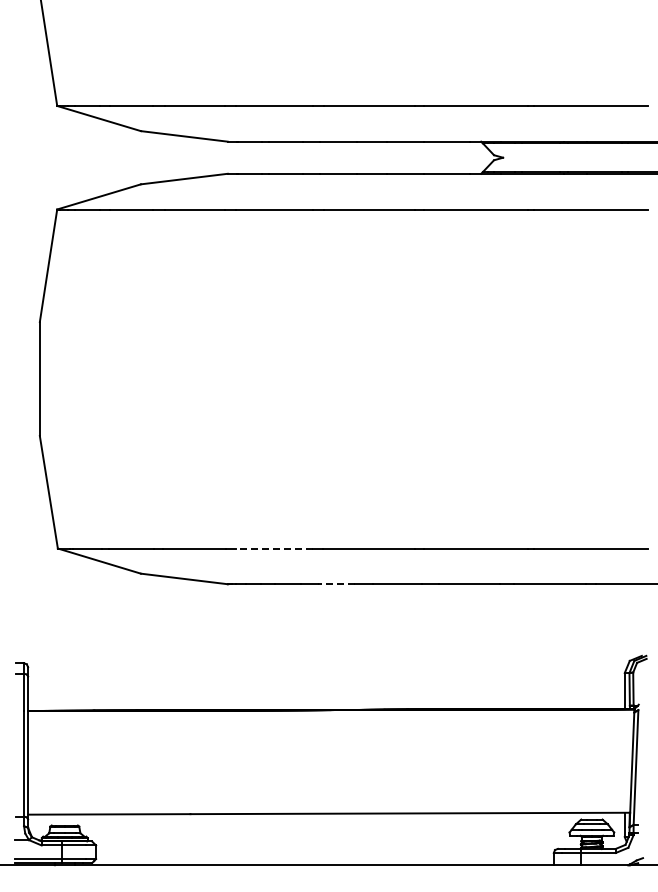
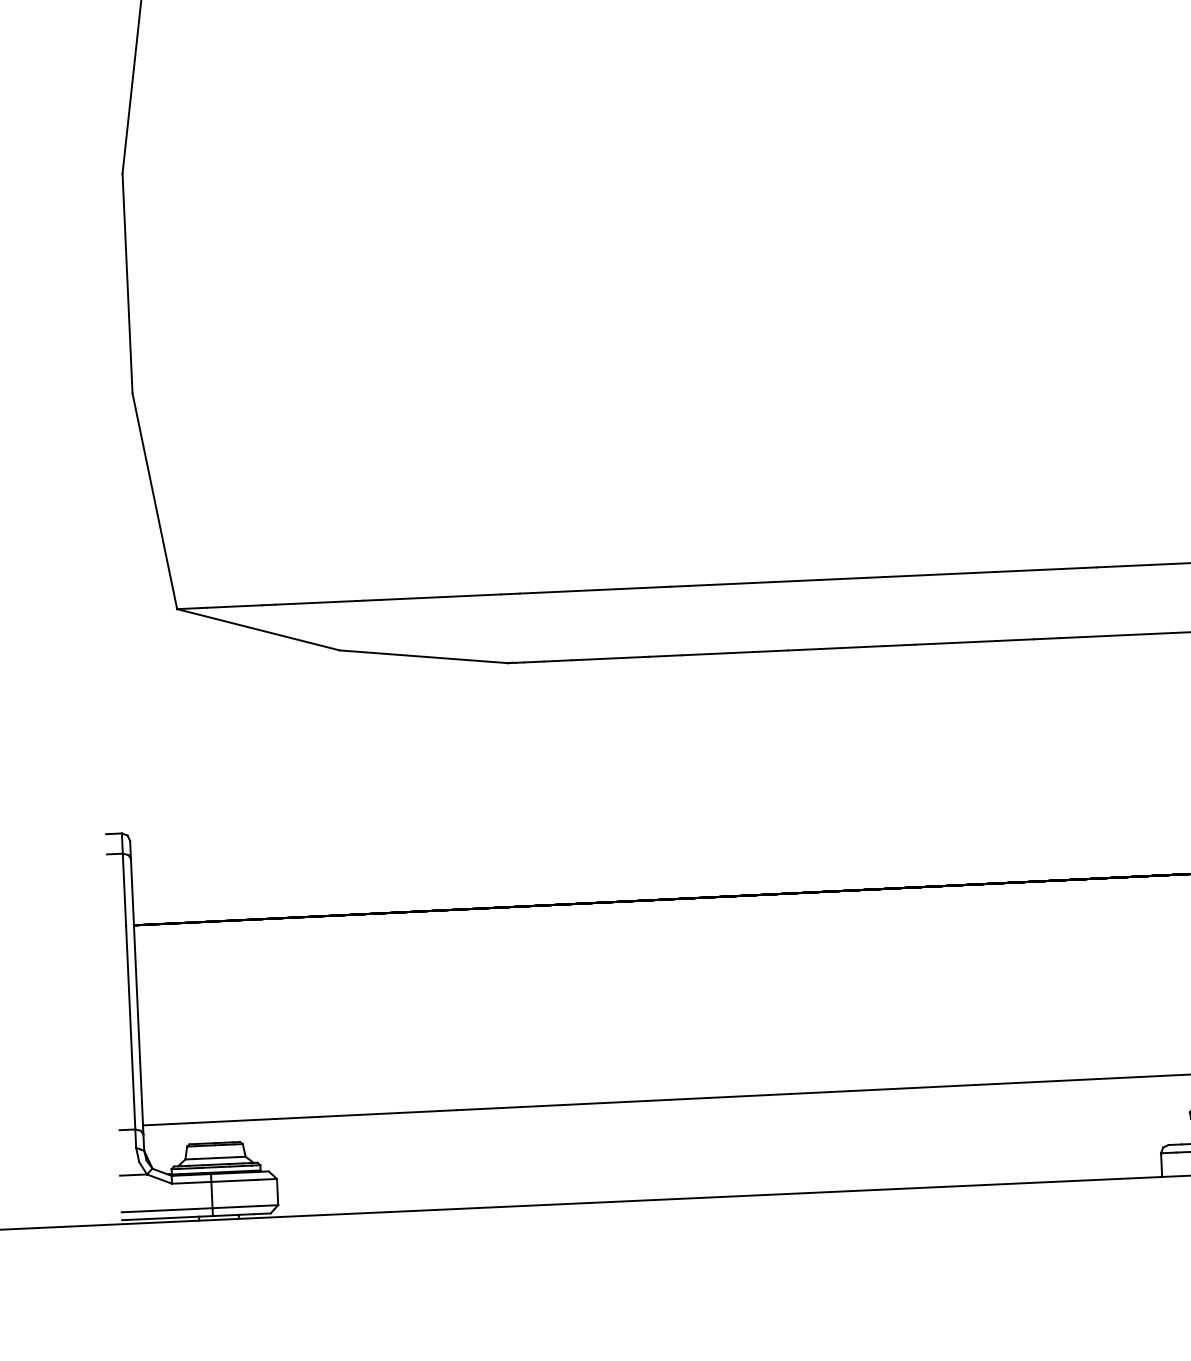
line: (274, 548) -> (595, 590), dashed -> solid
line: (336, 584) -> (718, 654), dashed -> solid

